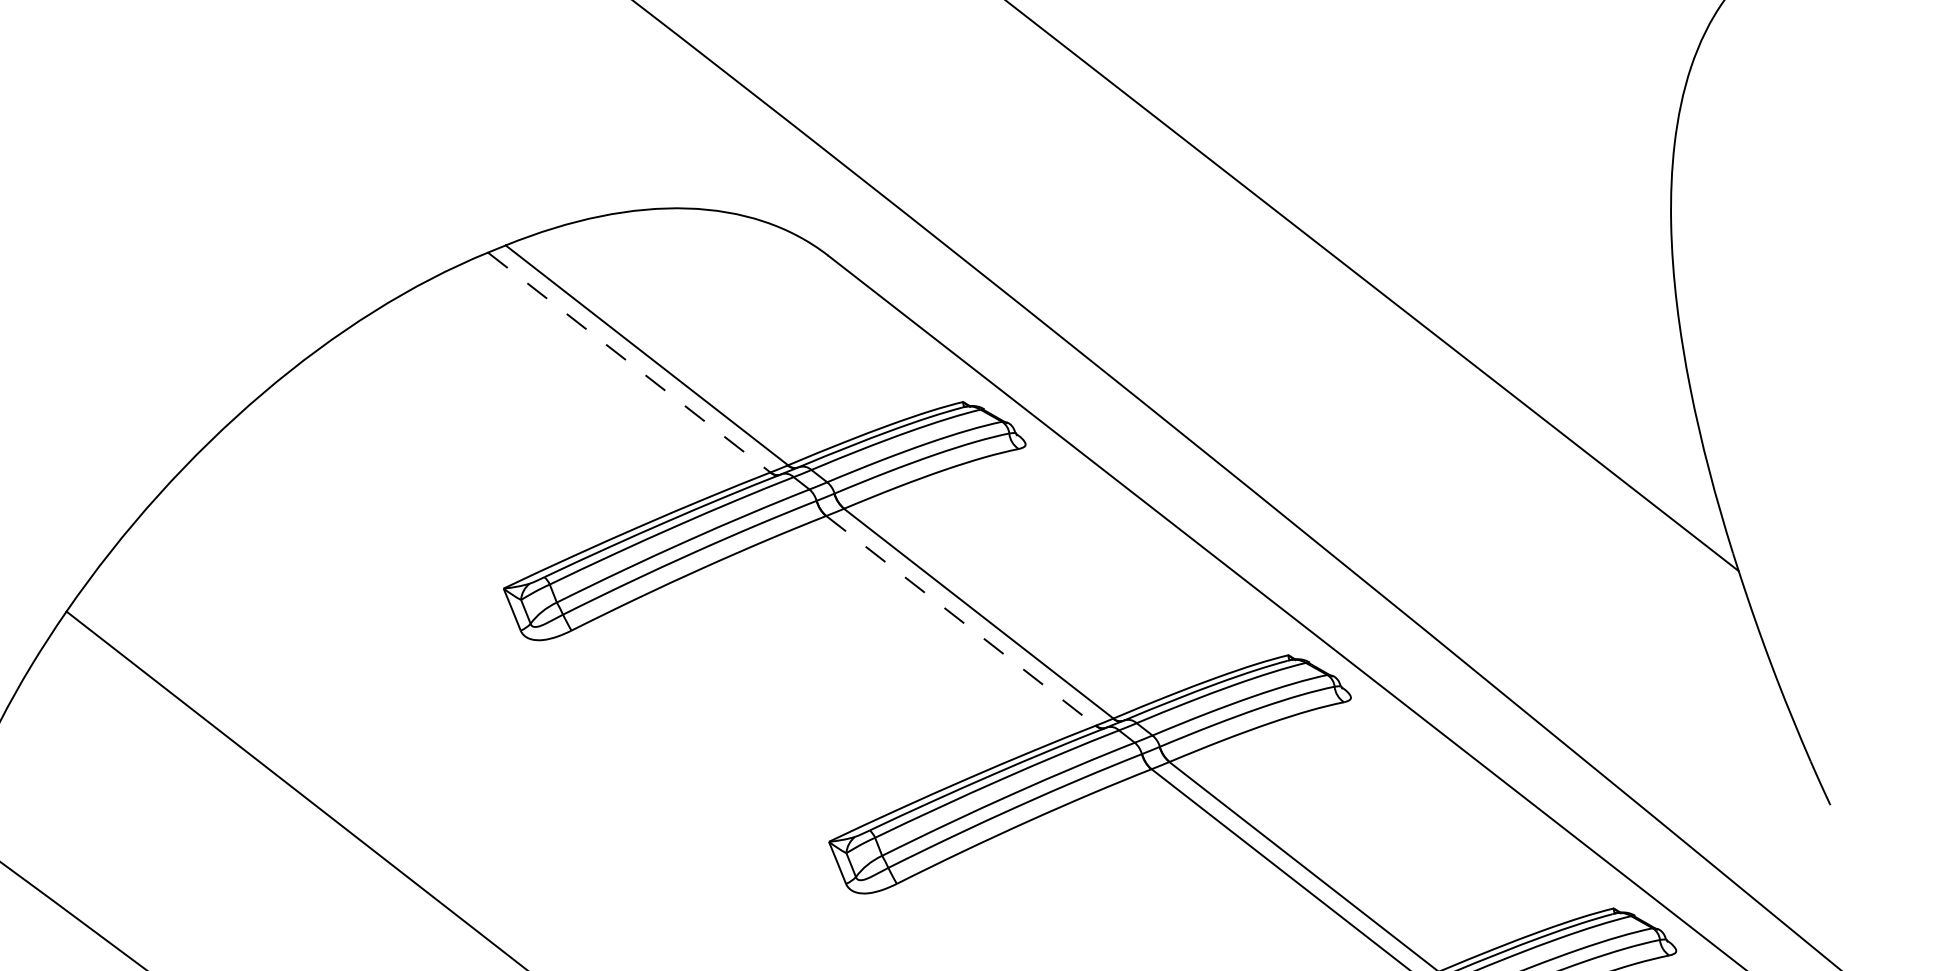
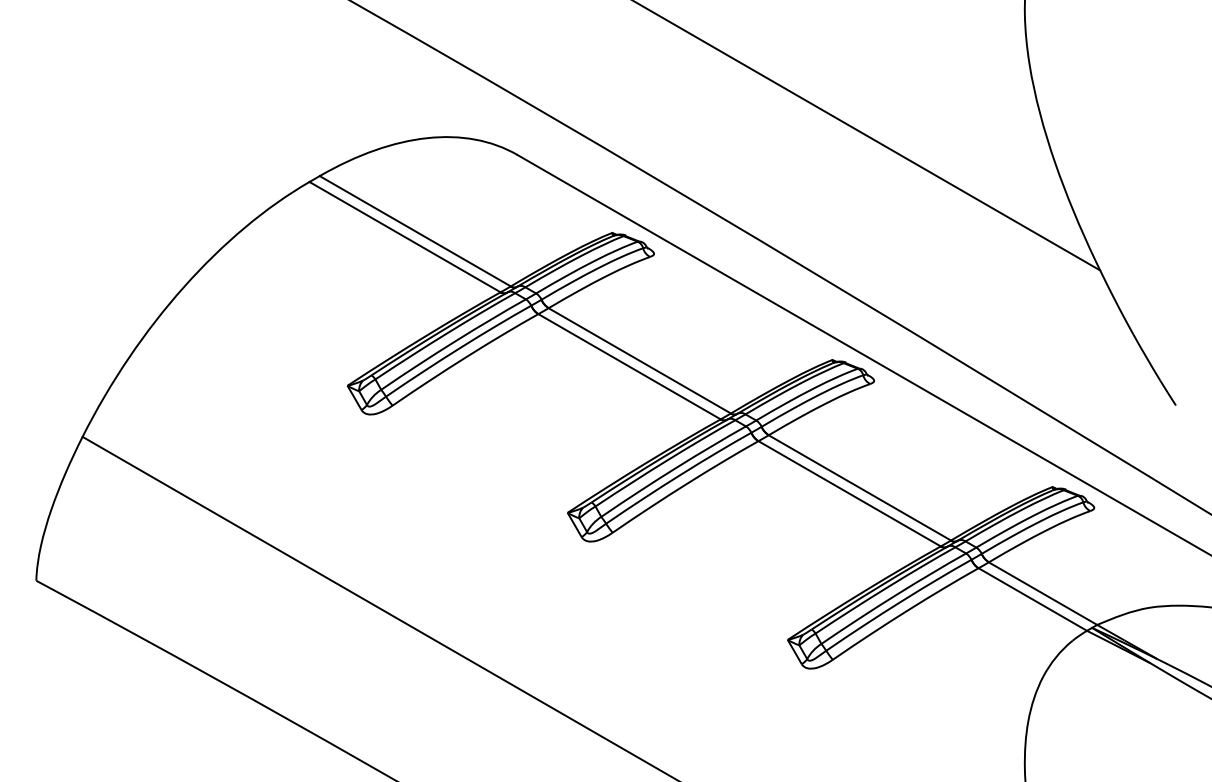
line: (629, 363) -> (405, 237), dashed -> solid
line: (962, 622) -> (630, 367), dashed -> solid

